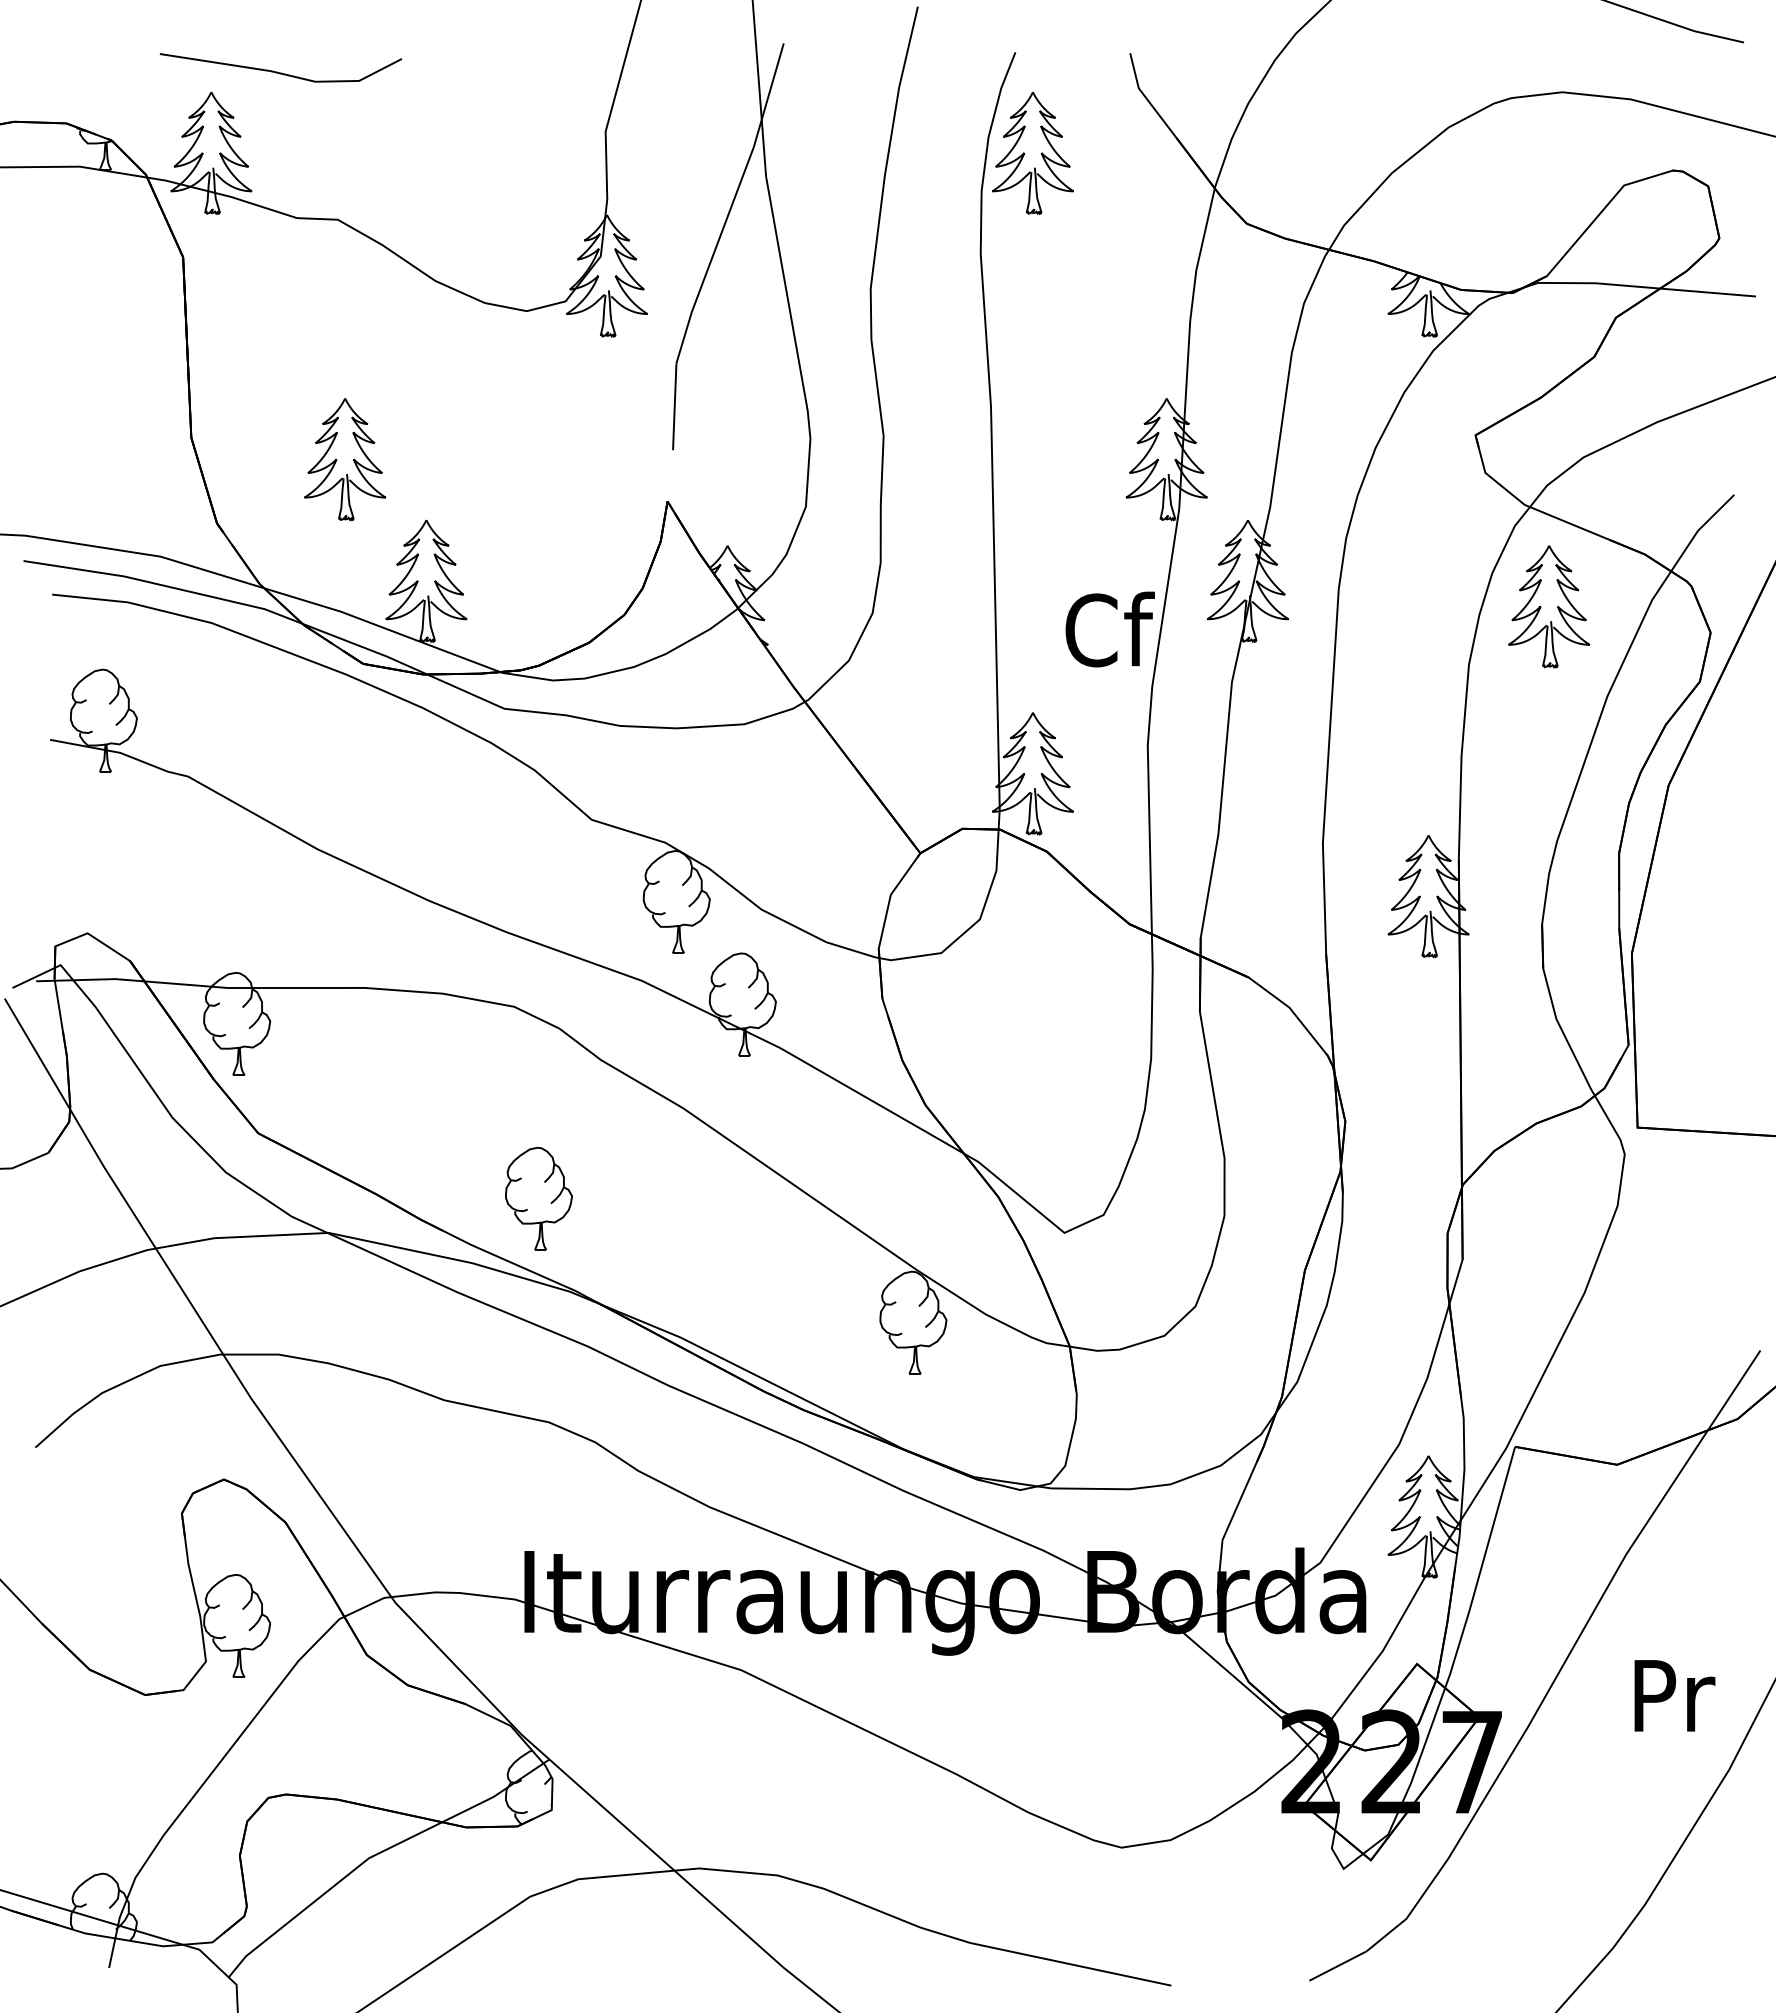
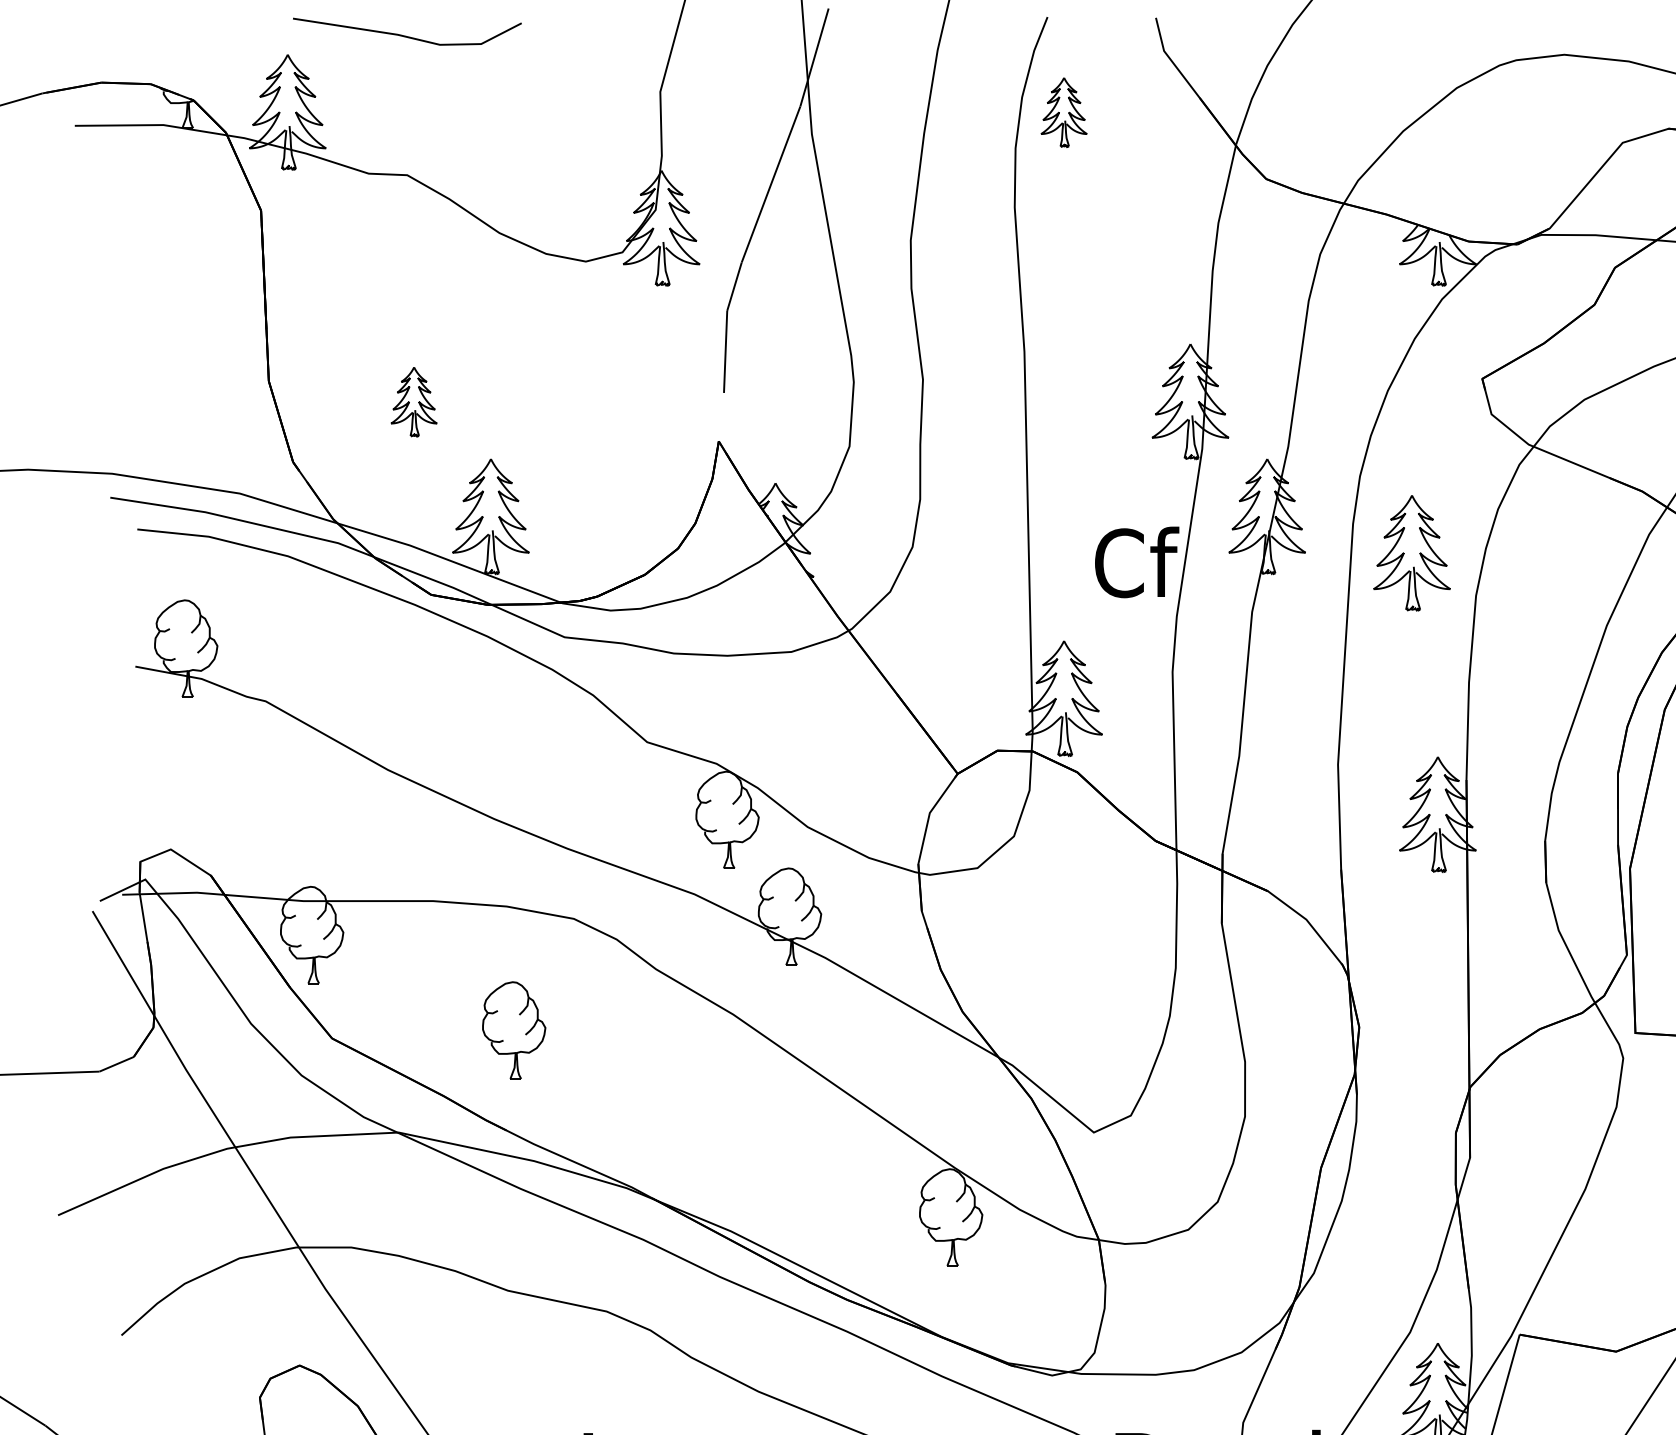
line: (277, 71) -> (404, 35), moved
part: (1032, 153) -> (1063, 112), size x0.6
part: (344, 459) -> (413, 401), size x0.6
part: (1549, 606) -> (1412, 552), moved
part: (538, 1198) -> (513, 1030), moved

